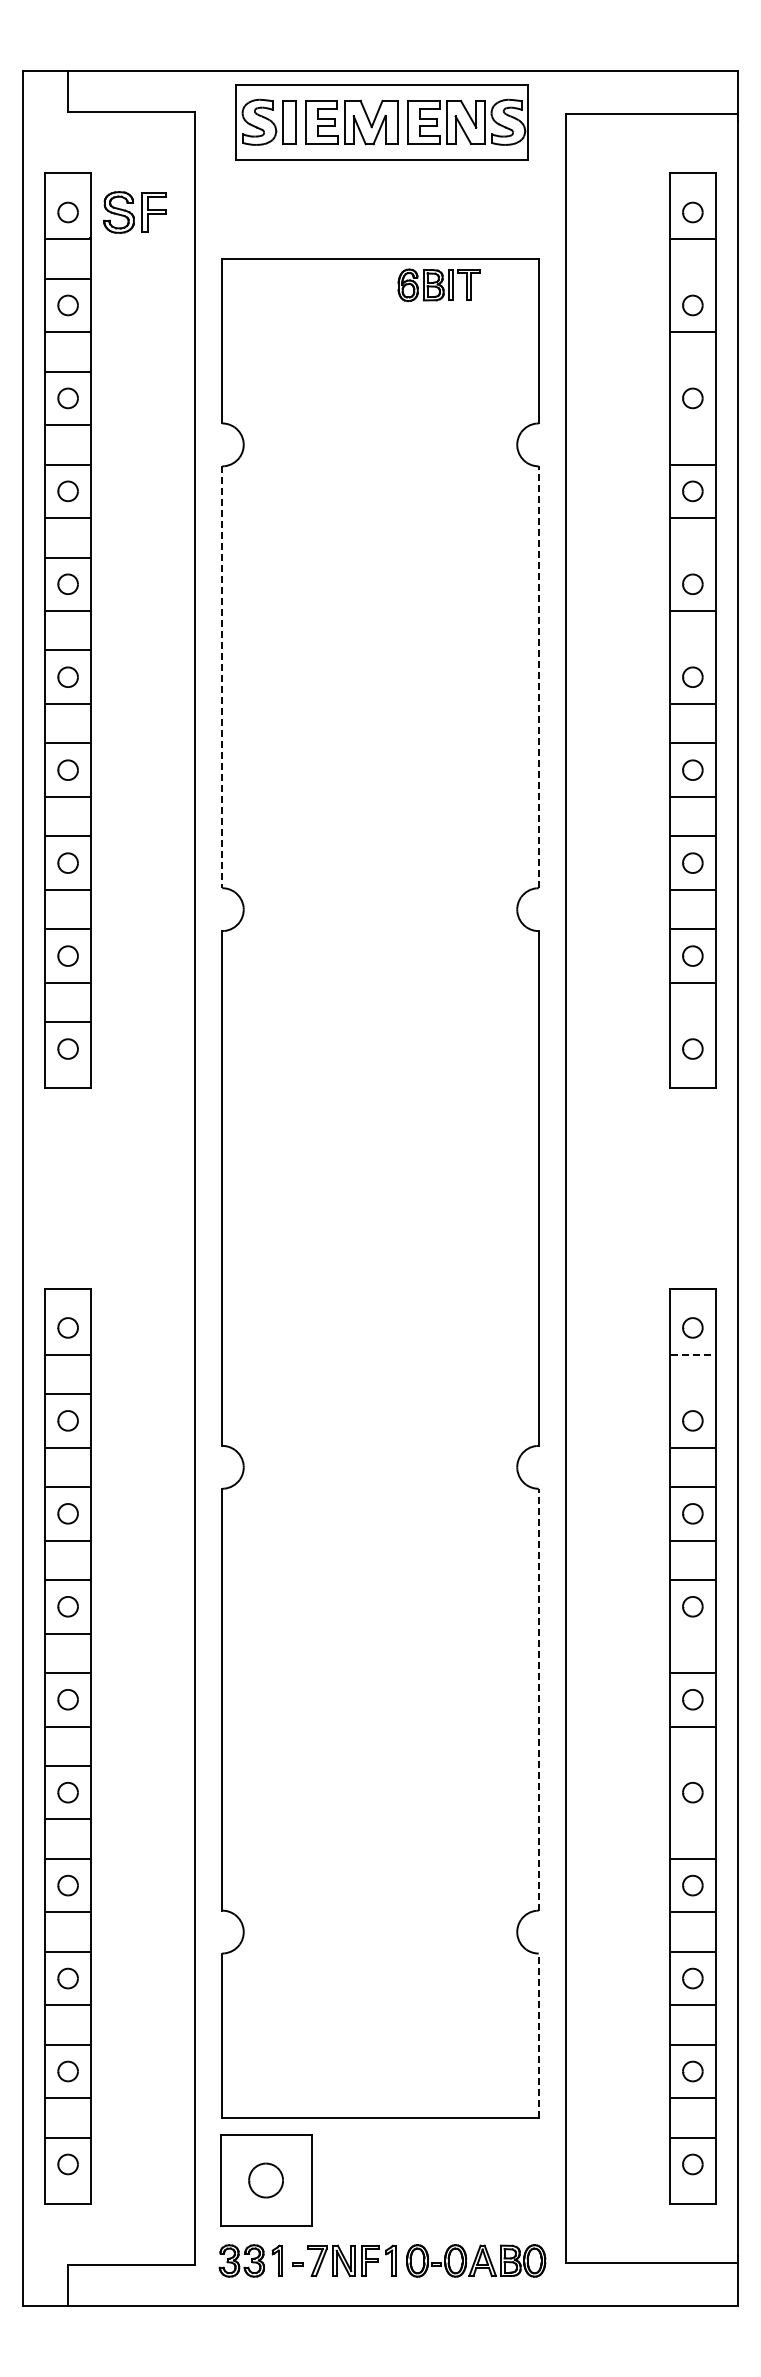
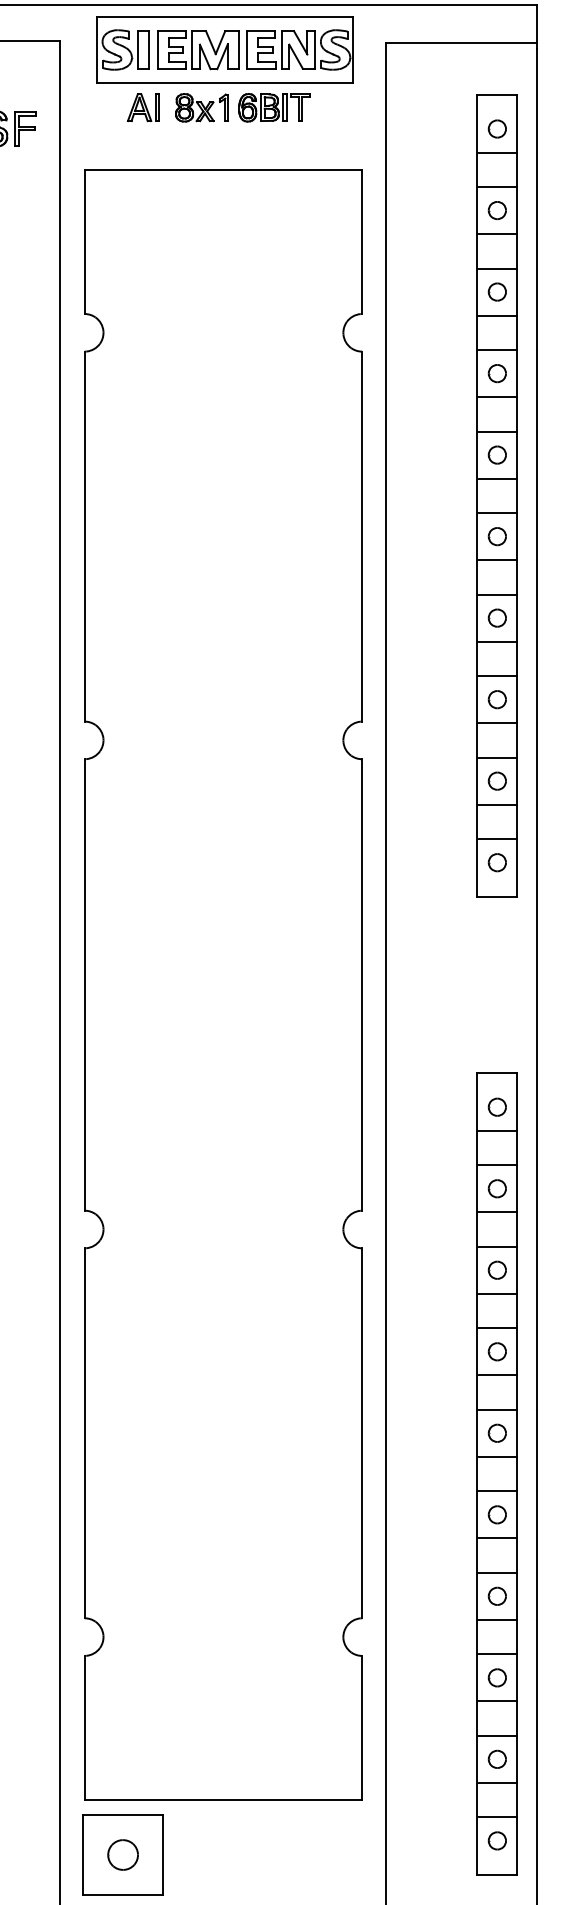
part: (355, 187) -> (201, 107), added
part: (288, 188) -> (142, 107), added
line: (692, 278) -> (497, 186), added
part: (438, 284) -> (274, 107), moved
line: (692, 371) -> (497, 268), added
line: (692, 425) -> (497, 315), added
line: (692, 557) -> (497, 431), added
line: (692, 650) -> (497, 513), added
line: (222, 677) -> (84, 536), dashed -> solid
line: (538, 677) -> (362, 536), dashed -> solid
line: (692, 1022) -> (497, 839), added
line: (693, 1354) -> (497, 1130), dashed -> solid
line: (692, 1394) -> (497, 1165), added
line: (692, 1633) -> (497, 1375), added
line: (538, 1699) -> (362, 1433), dashed -> solid
line: (692, 1765) -> (497, 1491), added
line: (692, 1819) -> (497, 1538), added
line: (538, 2035) -> (362, 1727), dashed -> solid

